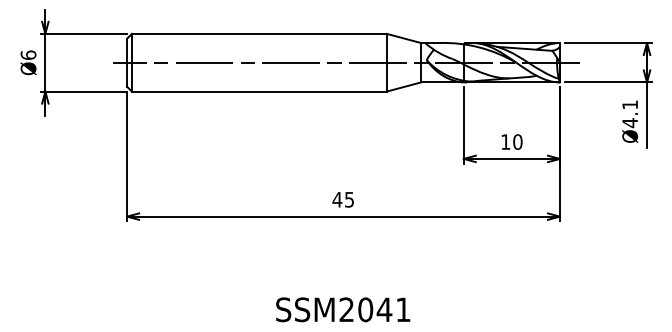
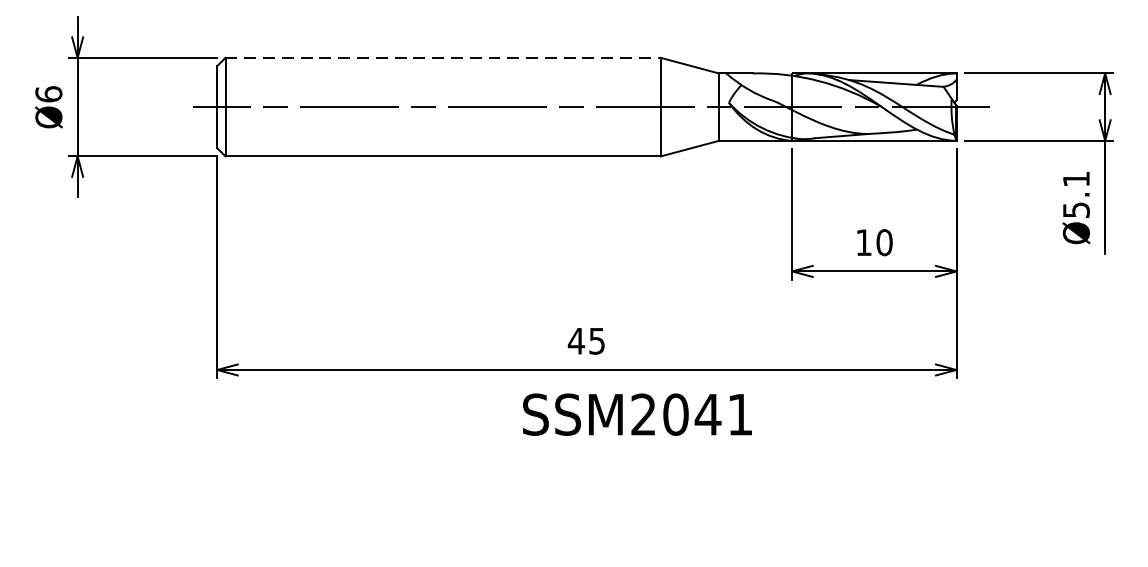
line: (259, 33) -> (443, 57), solid -> dashed
text: (630, 123) -> (1076, 210), Ø4.1 -> Ø5.1
text: (343, 309) -> (638, 414), moved

